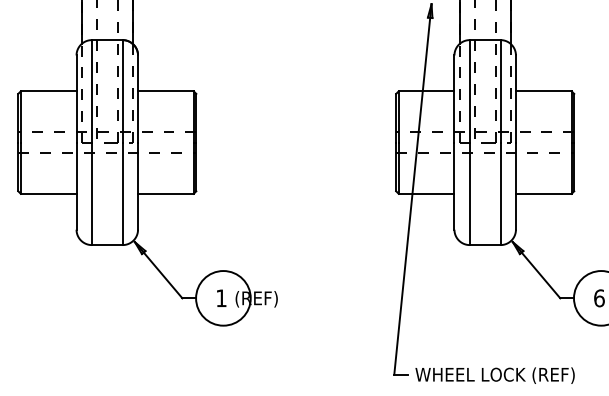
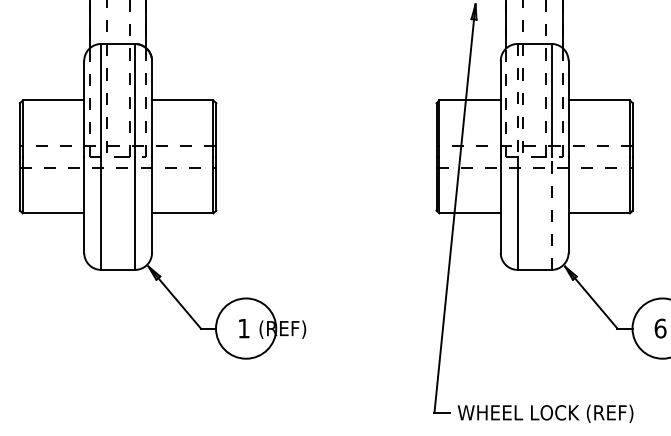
line: (469, 91) -> (517, 100), solid -> dashed
line: (500, 193) -> (551, 213), solid -> dashed

